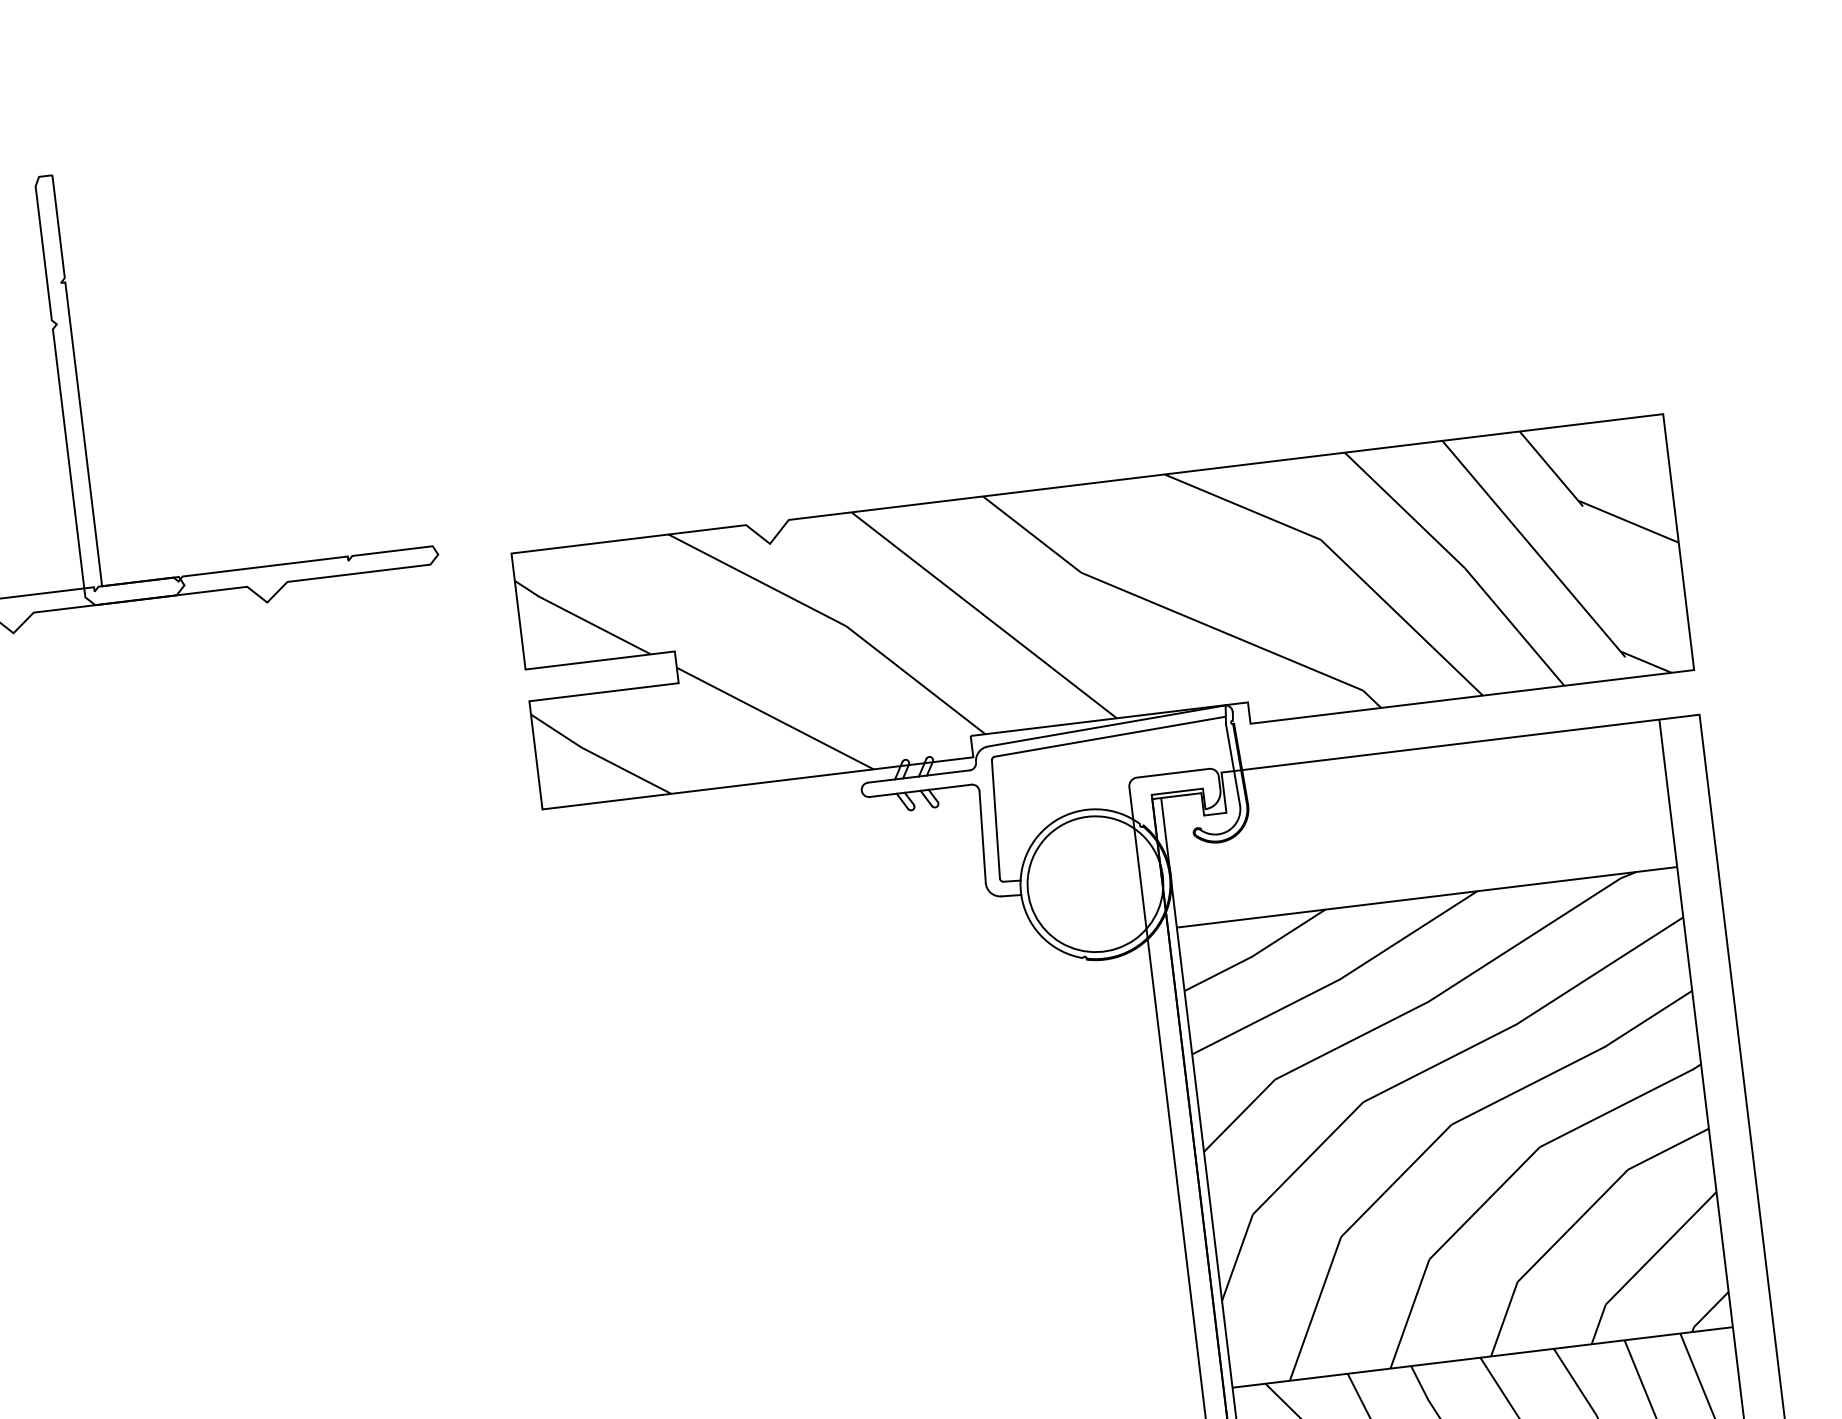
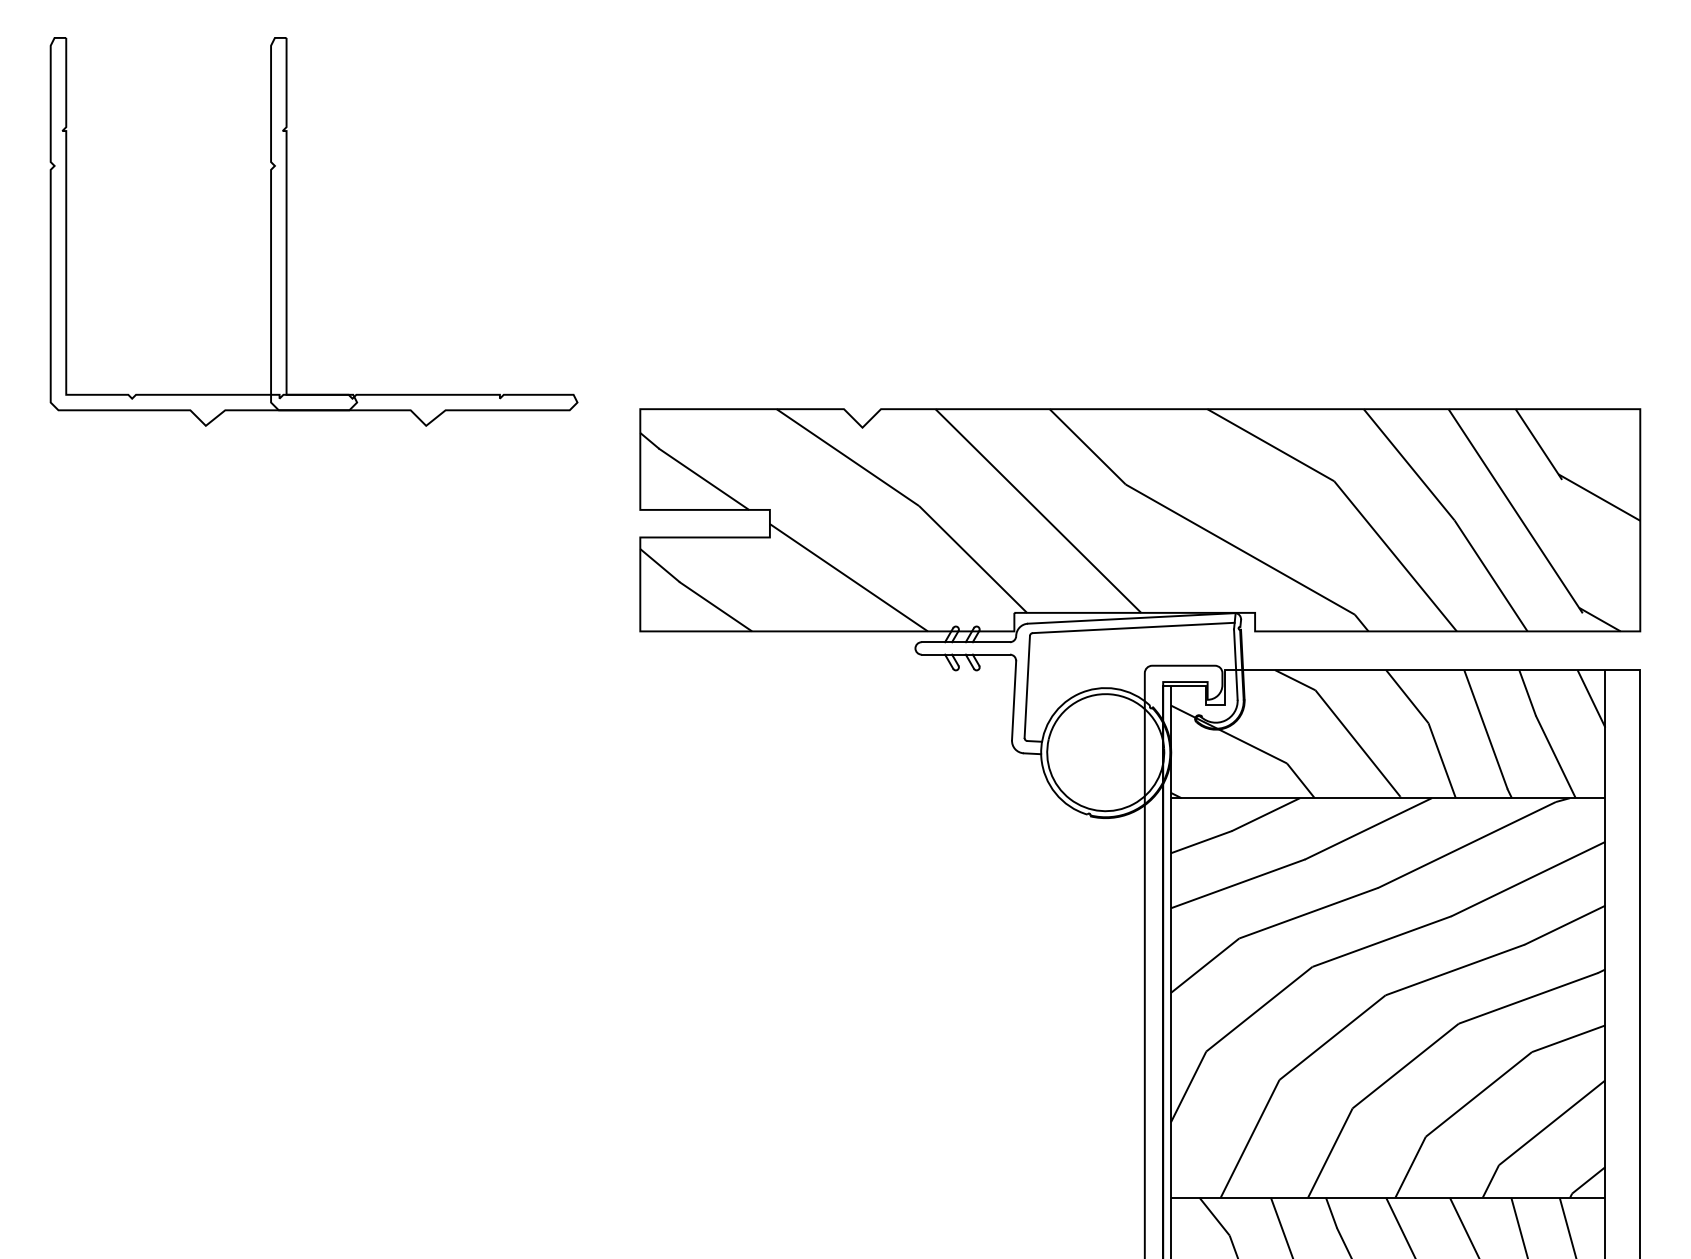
hatch: (1417, 824) -> (1387, 734), added

